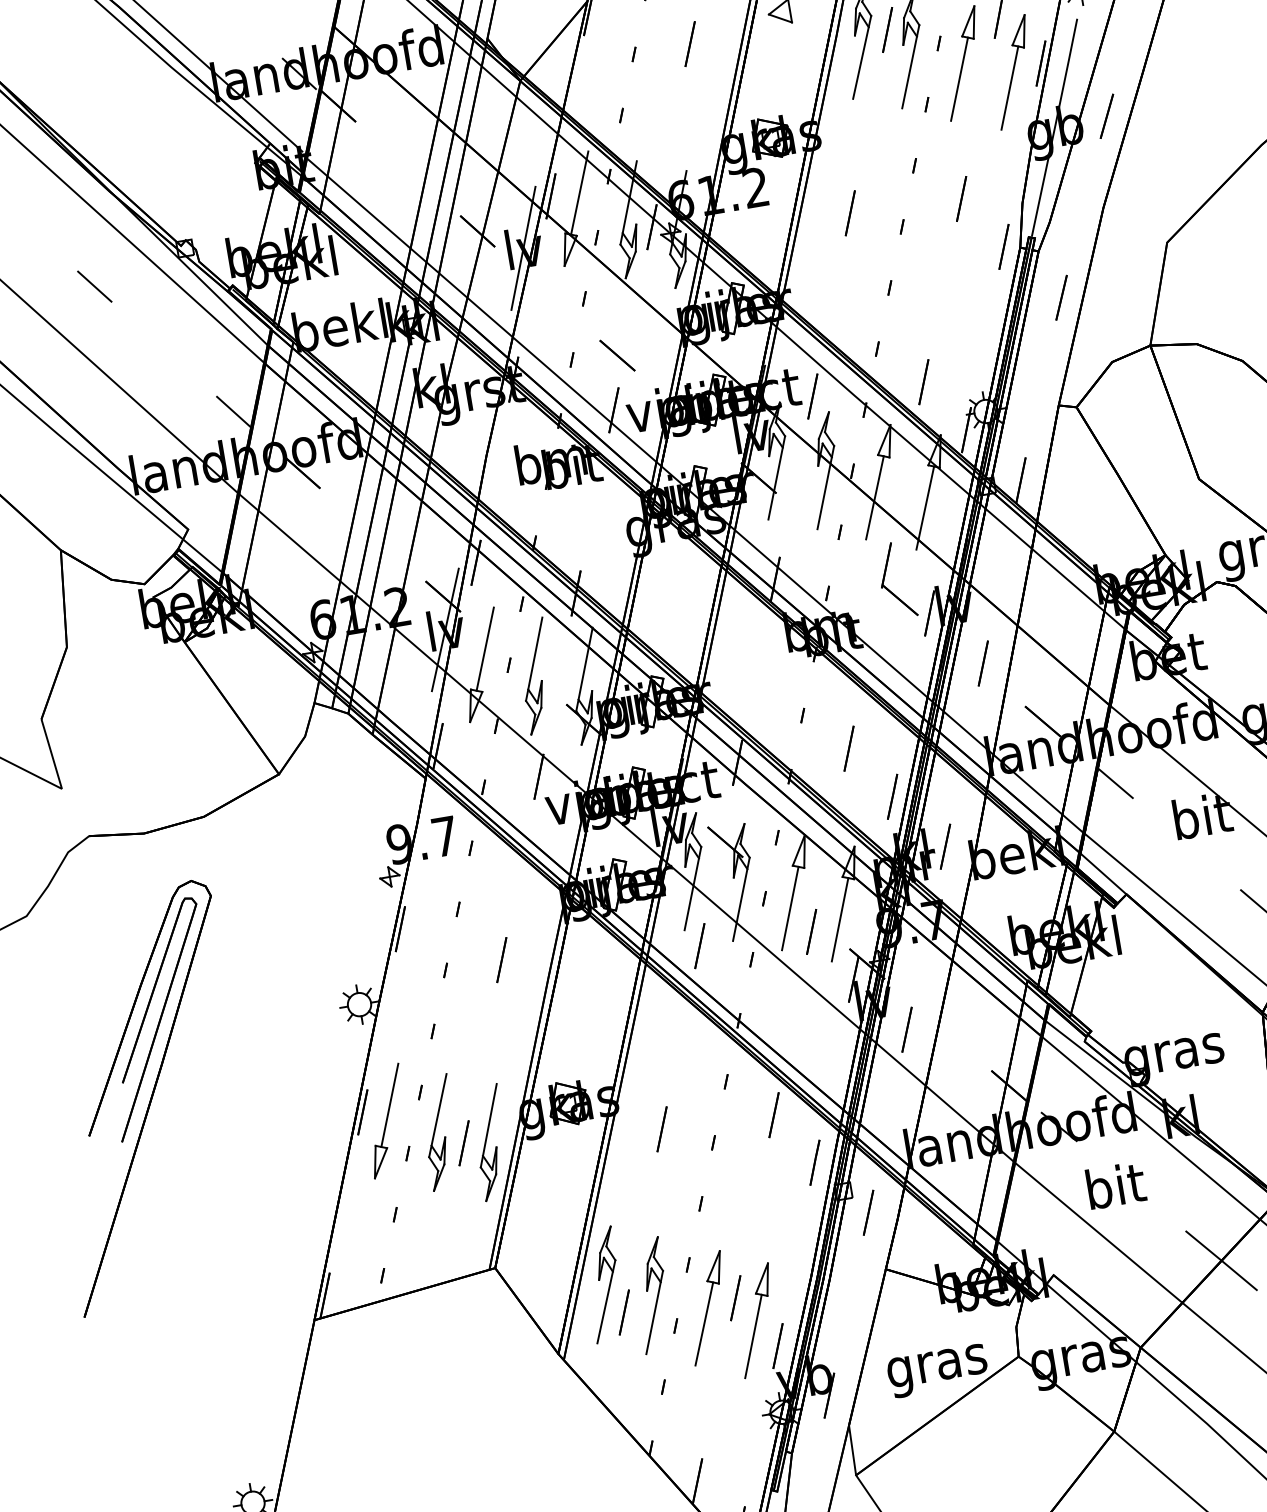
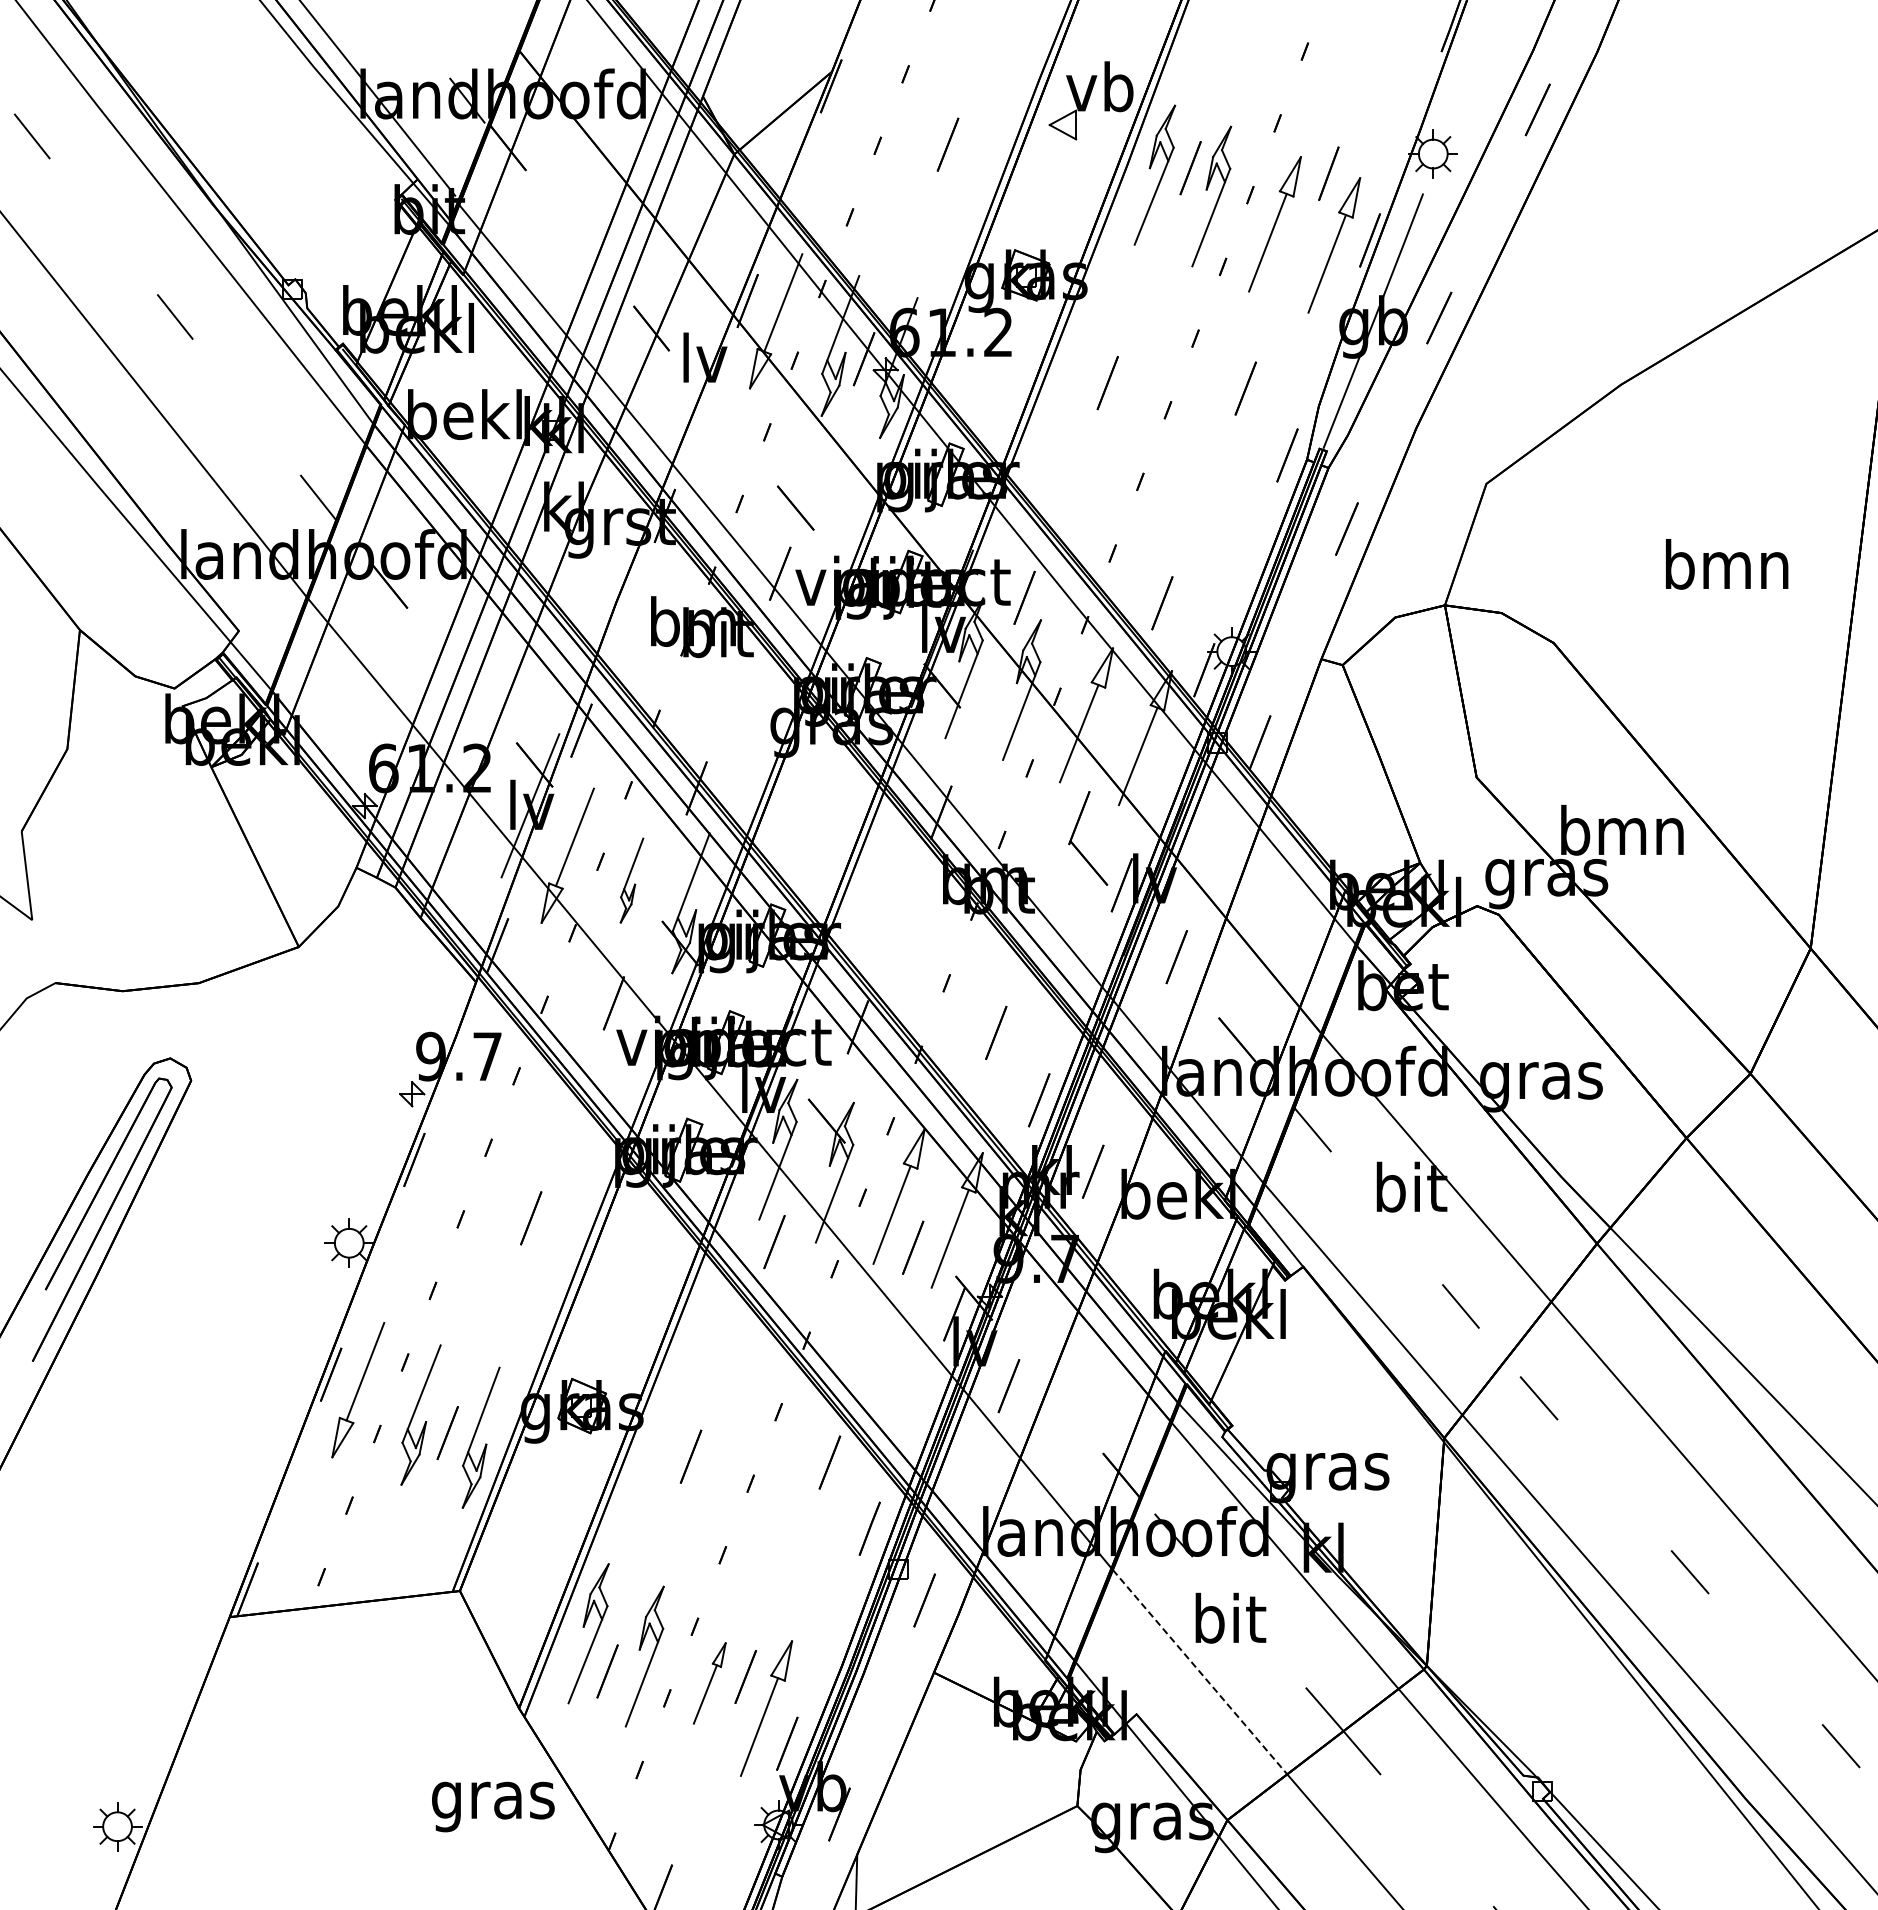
line: (523, 248) -> (703, 358), removed
part: (536, 676) -> (631, 880), size x0.6
line: (1099, 1233) -> (1200, 1672), solid -> dashed
part: (707, 1308) -> (709, 1683), size x0.6
text: (937, 1370) -> (493, 1806), moved

